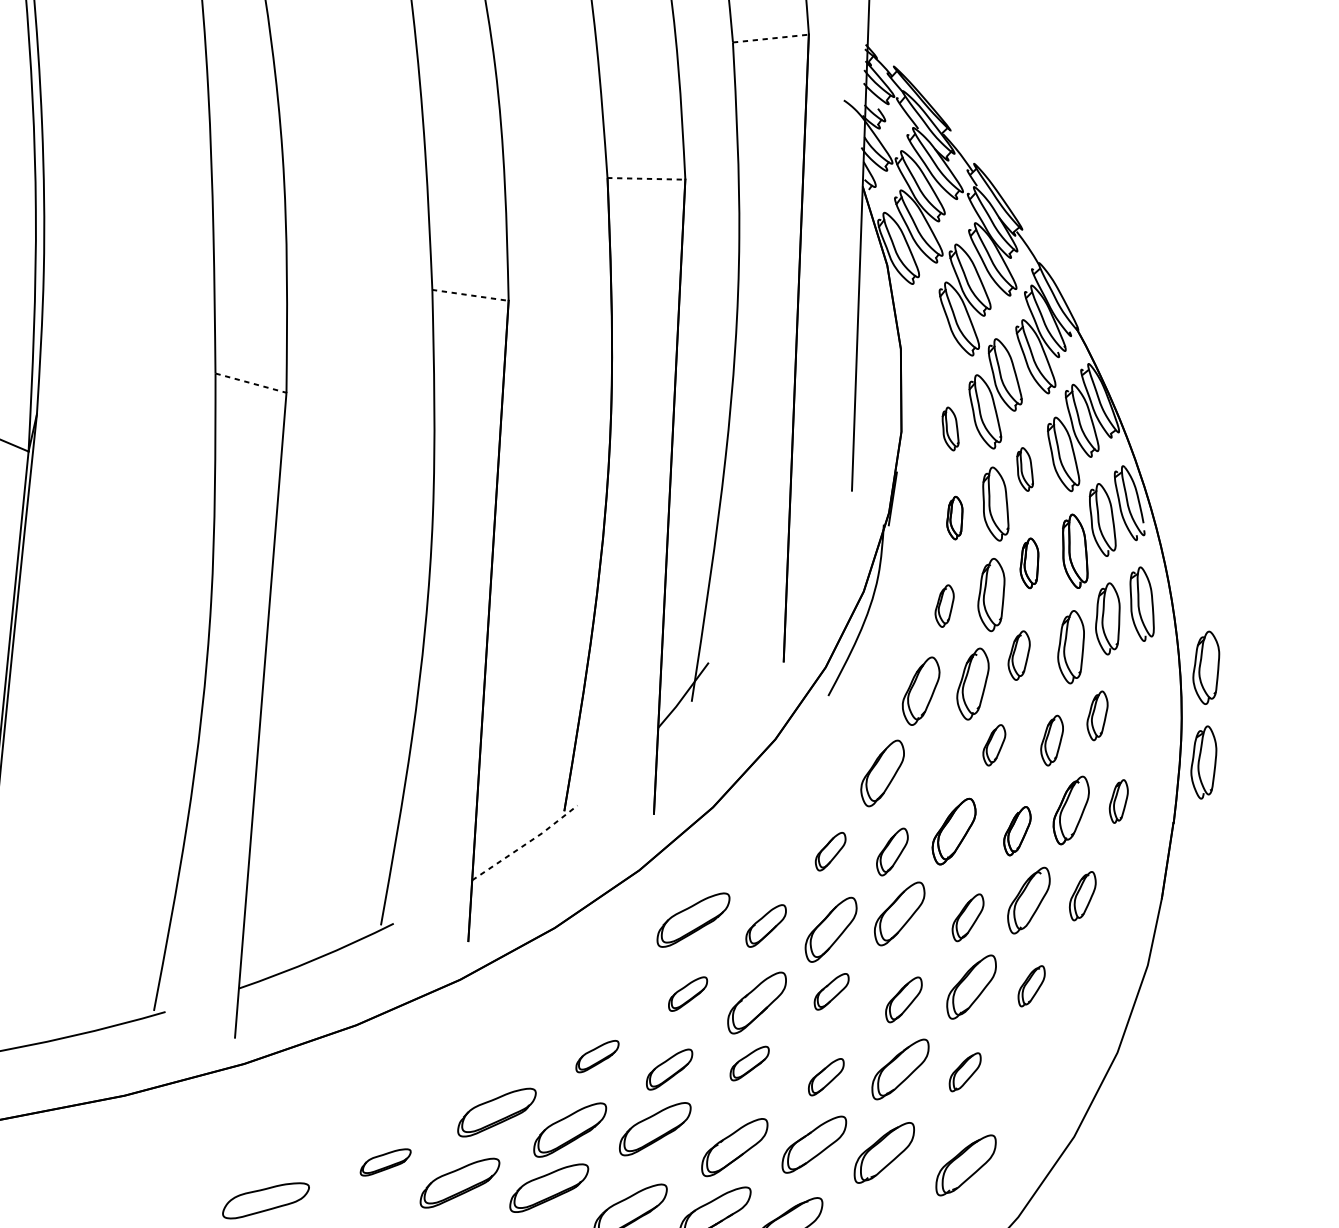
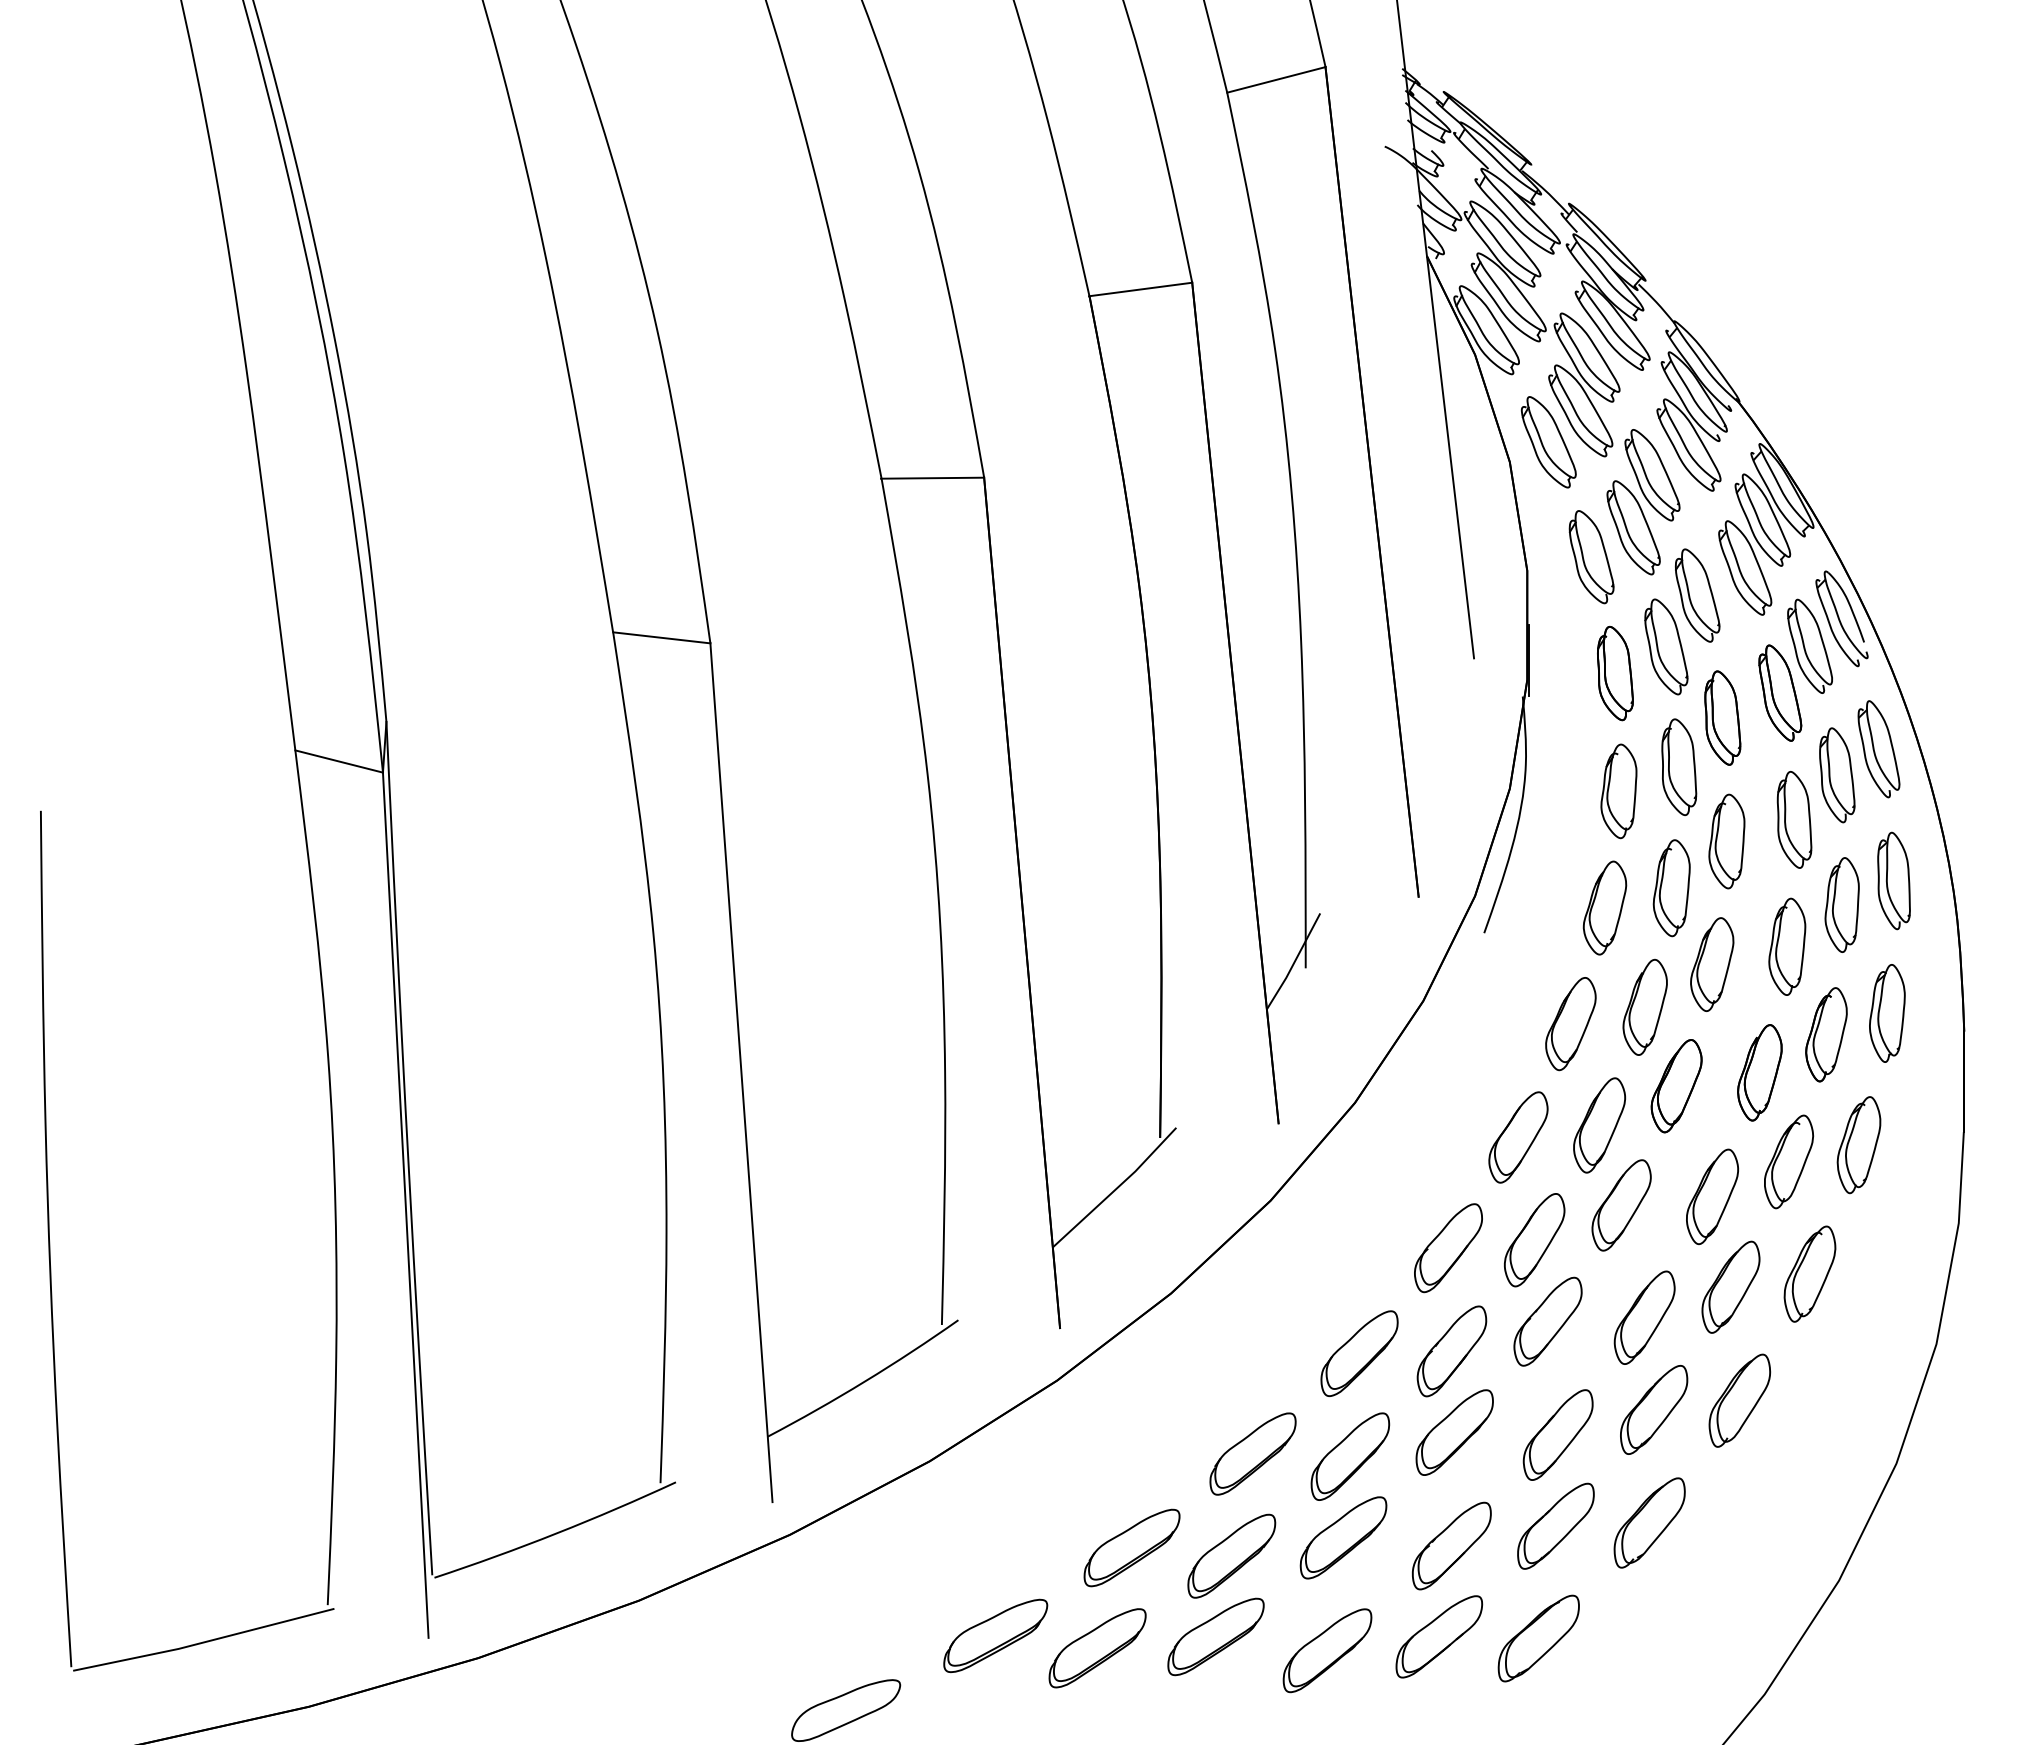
line: (771, 38) -> (1276, 79), dashed -> solid
line: (646, 178) -> (1141, 289), dashed -> solid
line: (470, 295) -> (932, 478), dashed -> solid
part: (931, 338) -> (1548, 442), added
line: (250, 382) -> (661, 637), dashed -> solid
part: (950, 429) -> (1591, 557), size x1.67
part: (1025, 469) -> (1697, 595), size x1.67
part: (955, 518) -> (1615, 673), size x1.67
part: (1029, 562) -> (1722, 717), size x1.43
part: (944, 606) -> (1618, 791), size x1.67
part: (1018, 655) -> (1726, 841), size x1.43
part: (1206, 667) -> (1976, 819), removed
part: (1096, 715) -> (1841, 904), size x1.43
part: (1052, 740) -> (1787, 946), size x1.43
part: (994, 745) -> (1712, 964), size x1.67
part: (1203, 762) -> (1893, 880), moved
part: (939, 768) -> (1644, 1006), added
part: (1118, 801) -> (1887, 1013), size x1.67
part: (1016, 830) -> (1759, 1072), size x1.43
line: (526, 843) -> (1116, 1188), dashed -> solid
part: (830, 851) -> (1518, 1137), size x1.67
part: (892, 851) -> (1599, 1125), size x1.43
part: (1082, 896) -> (1858, 1145), size x1.43
part: (967, 917) -> (1712, 1196), size x1.43
part: (693, 919) -> (1351, 1254), removed
part: (765, 926) -> (1448, 1248), size x1.43
part: (1031, 985) -> (1809, 1273), size x1.67
part: (831, 991) -> (1547, 1321), size x1.67
part: (687, 994) -> (1359, 1353), size x1.67
part: (903, 999) -> (1644, 1317), size x1.43
part: (597, 1056) -> (1252, 1453), size x1.67
part: (749, 1063) -> (1454, 1432), size x1.67
part: (669, 1069) -> (1350, 1456), size x1.43
part: (964, 1072) -> (1739, 1400), size x1.67
part: (825, 1076) -> (1557, 1434), size x1.67
part: (385, 1162) -> (995, 1635), size x1.67
part: (965, 1164) -> (1759, 1522), removed

